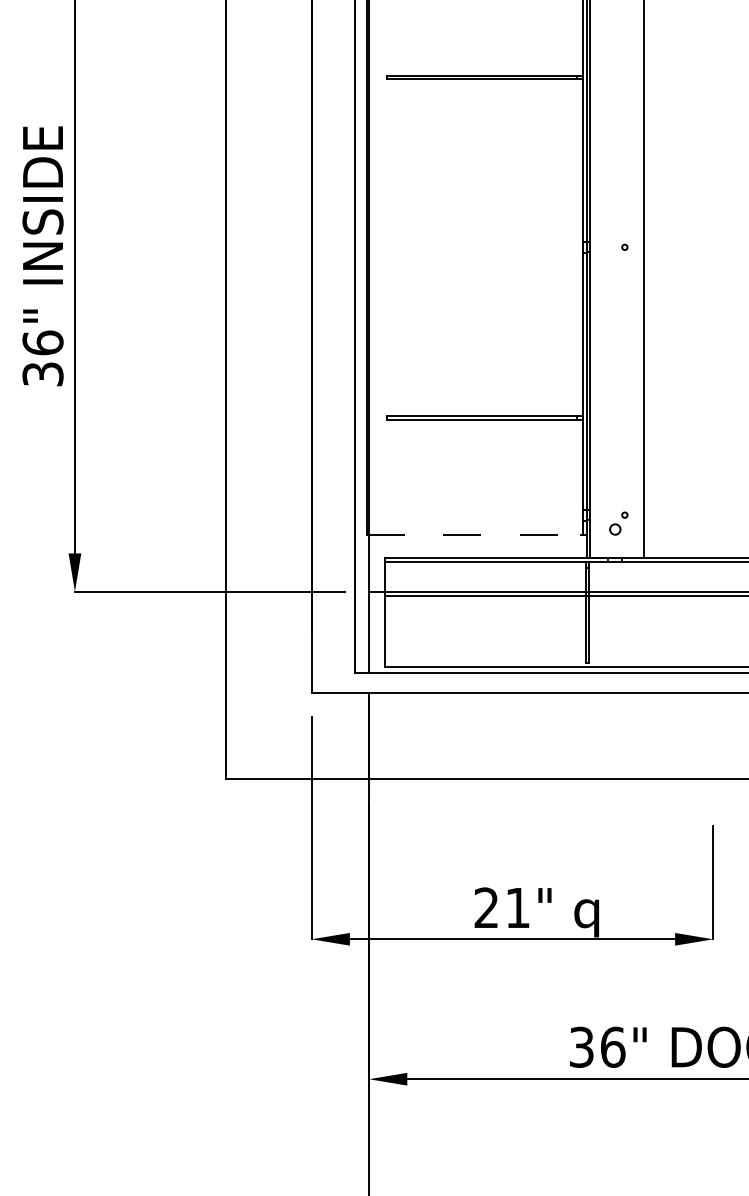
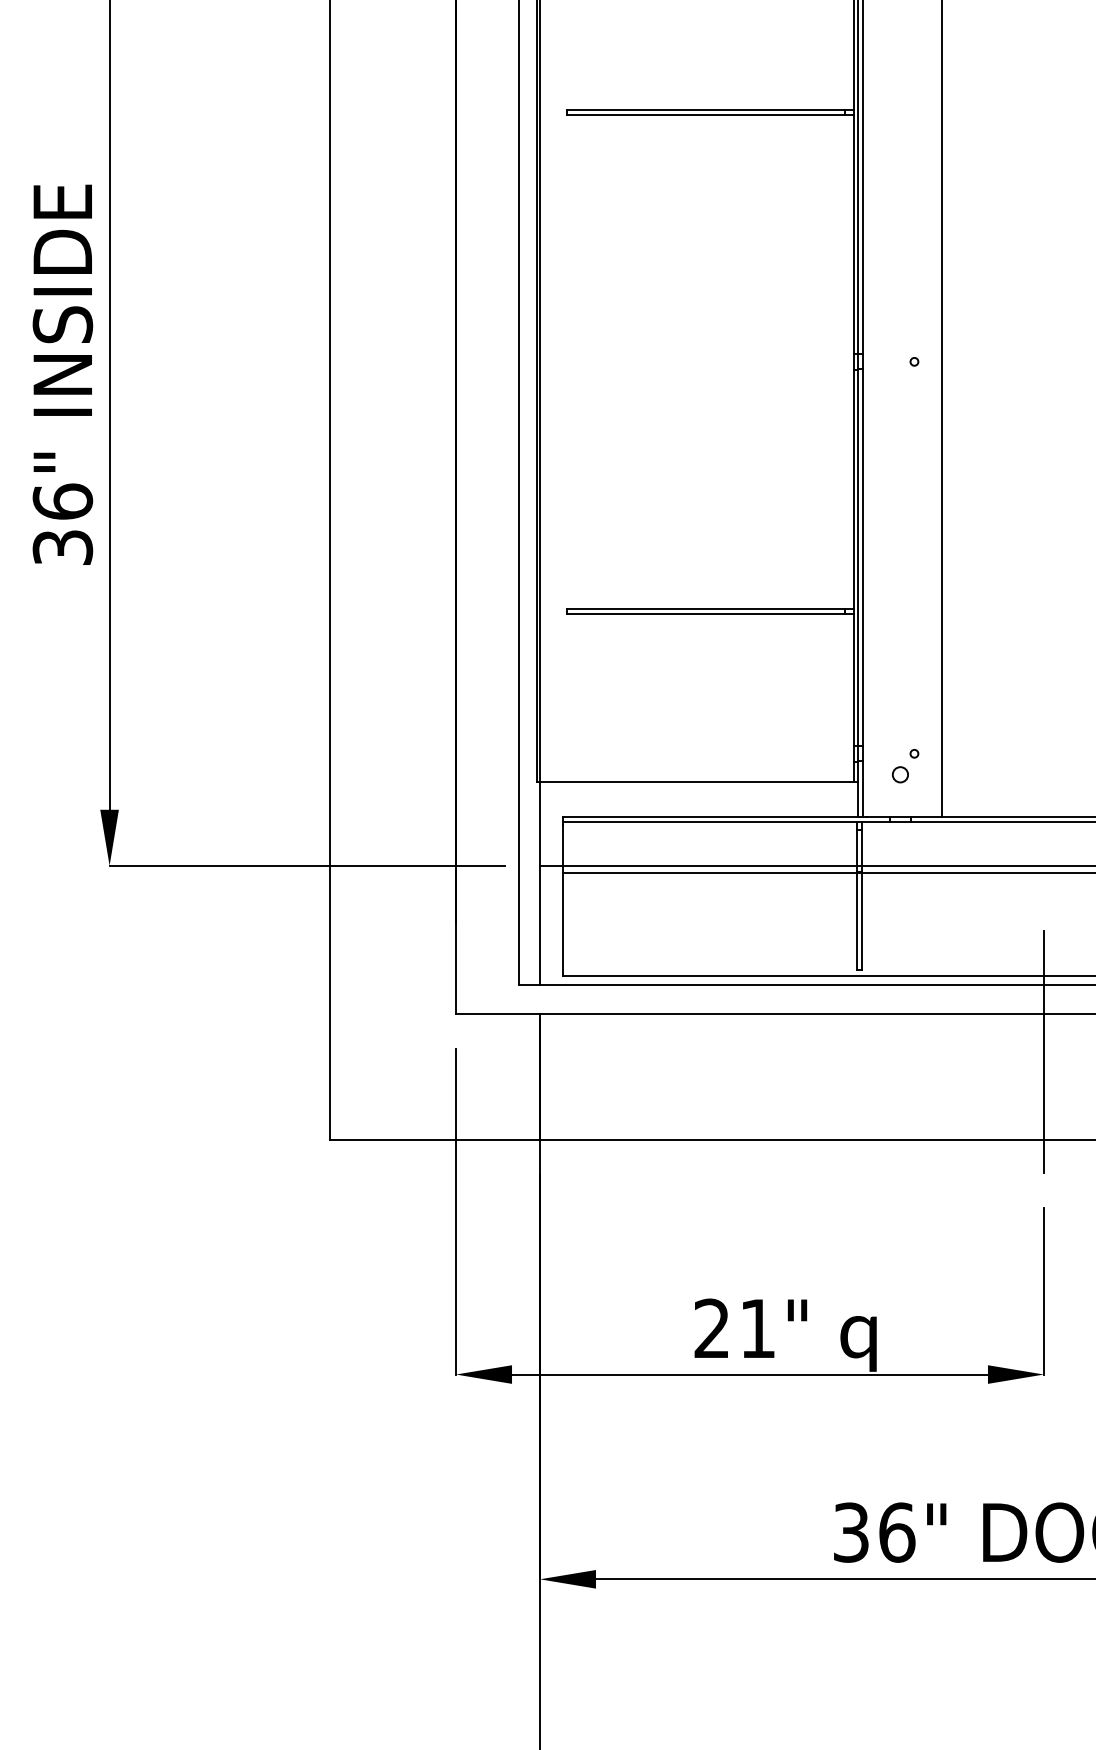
line: (474, 534) -> (694, 782), dashed -> solid
line: (713, 718) -> (1044, 1051), added

